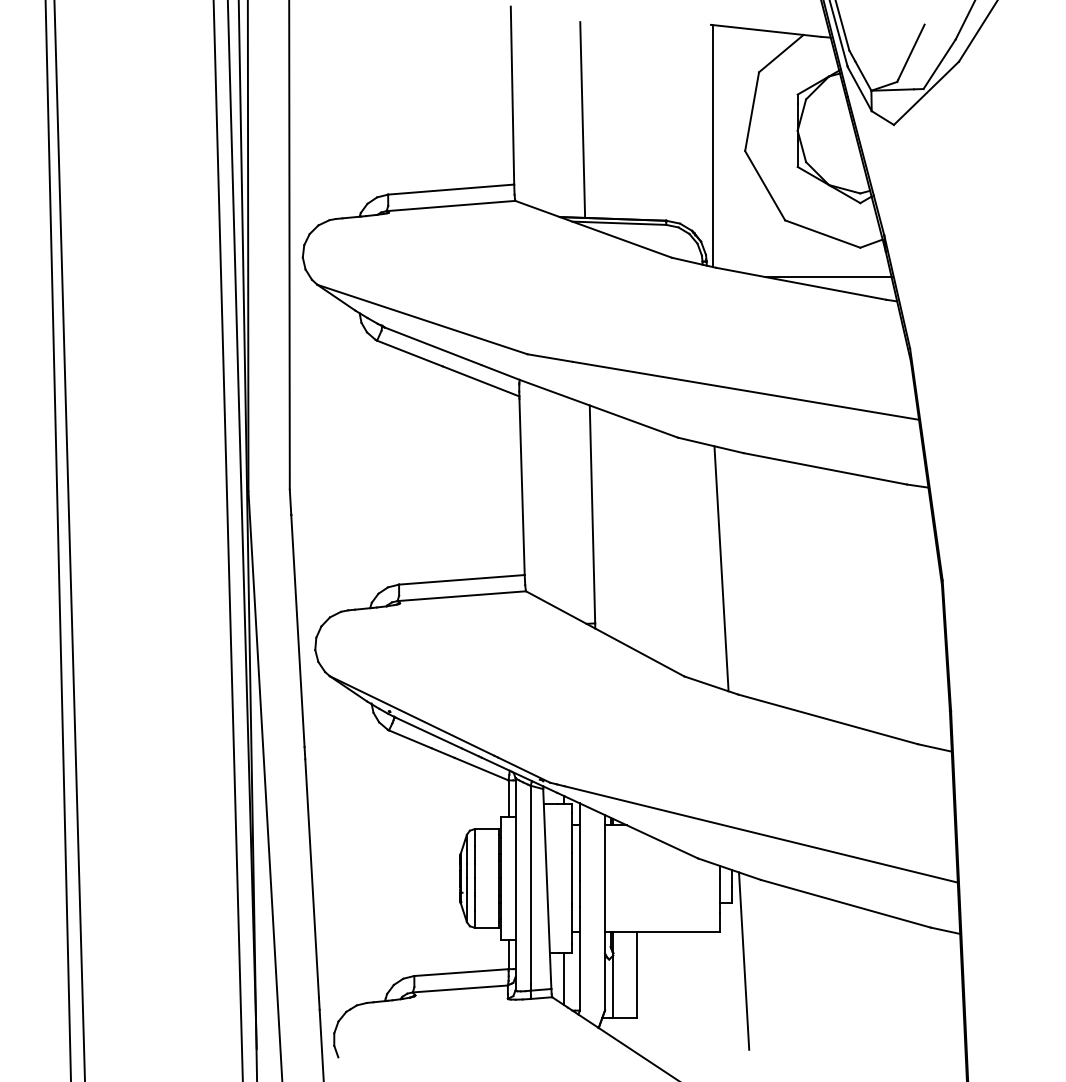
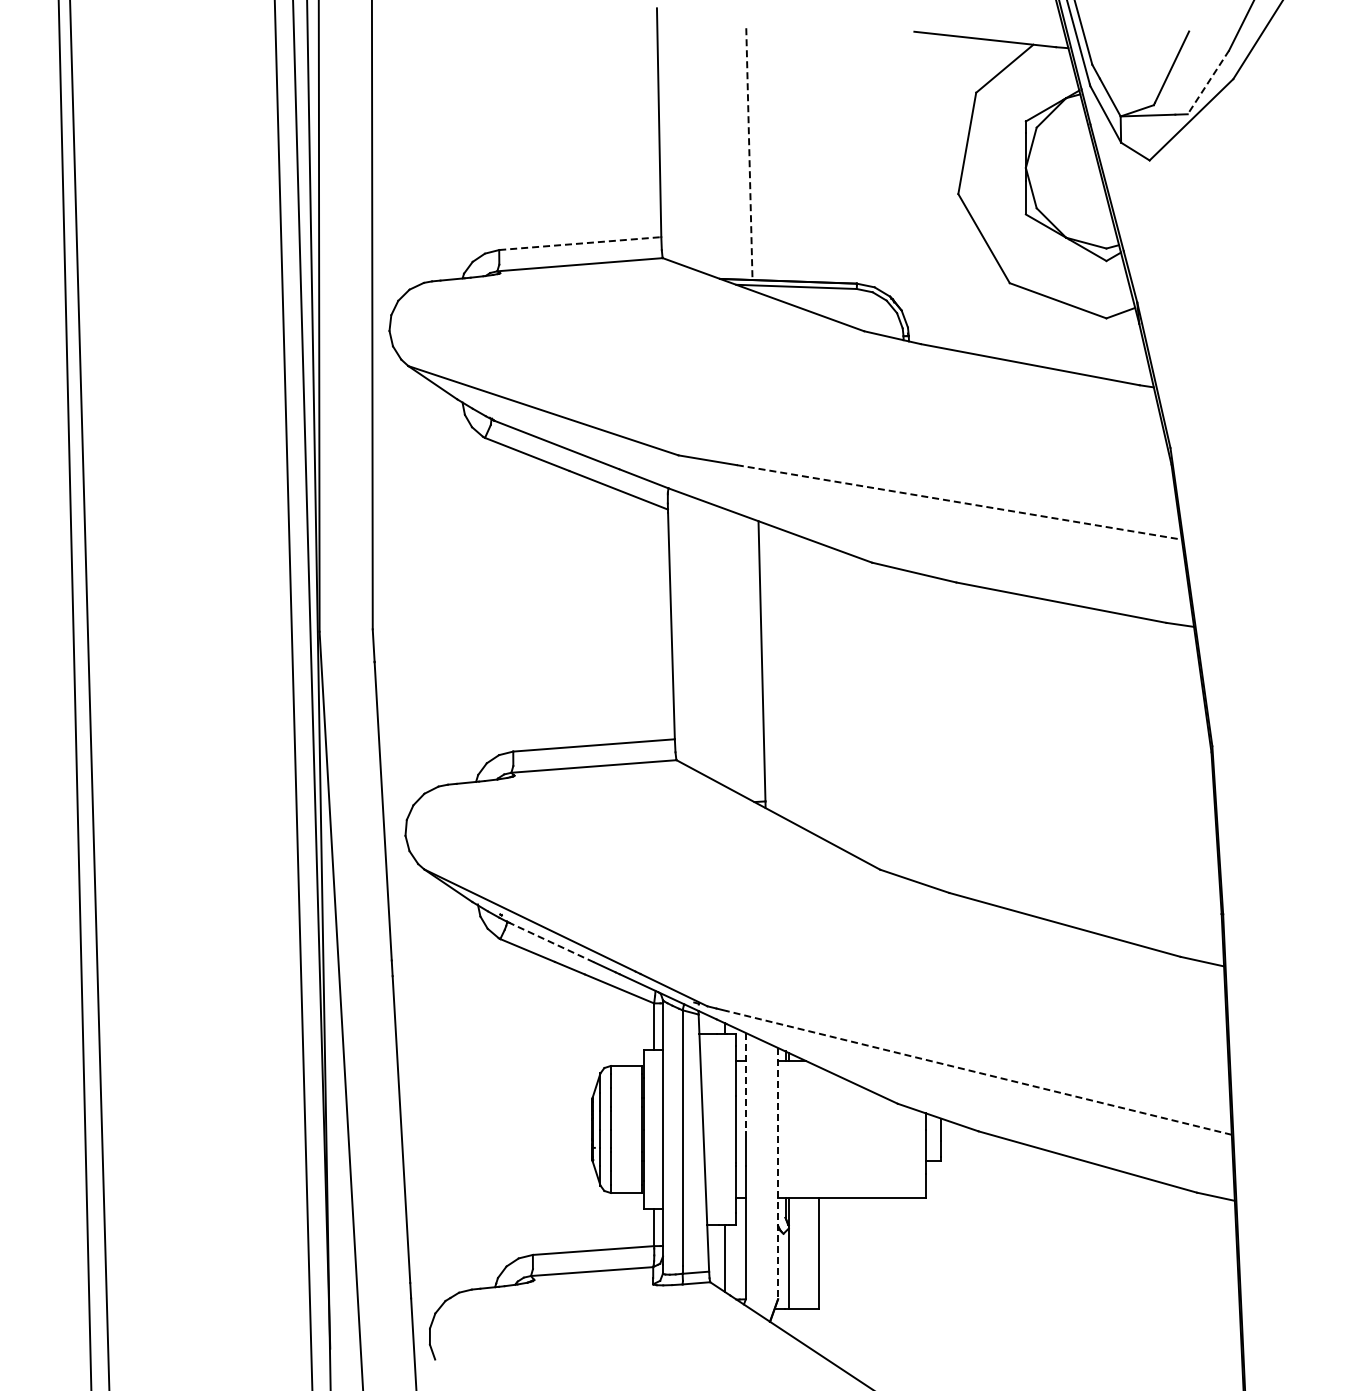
line: (939, 64) -> (1208, 82), solid -> dashed
line: (582, 120) -> (749, 154), solid -> dashed
line: (713, 145) -> (917, 187), removed
line: (451, 189) -> (580, 243), solid -> dashed
line: (827, 276) -> (1064, 355), removed
line: (746, 390) -> (959, 502), solid -> dashed
line: (721, 568) -> (927, 730), removed
line: (428, 733) -> (550, 942), solid -> dashed
line: (760, 834) -> (978, 1072), solid -> dashed
line: (579, 841) -> (745, 1082), solid -> dashed
line: (605, 912) -> (778, 1173), solid -> dashed
line: (743, 960) -> (956, 1235), removed

